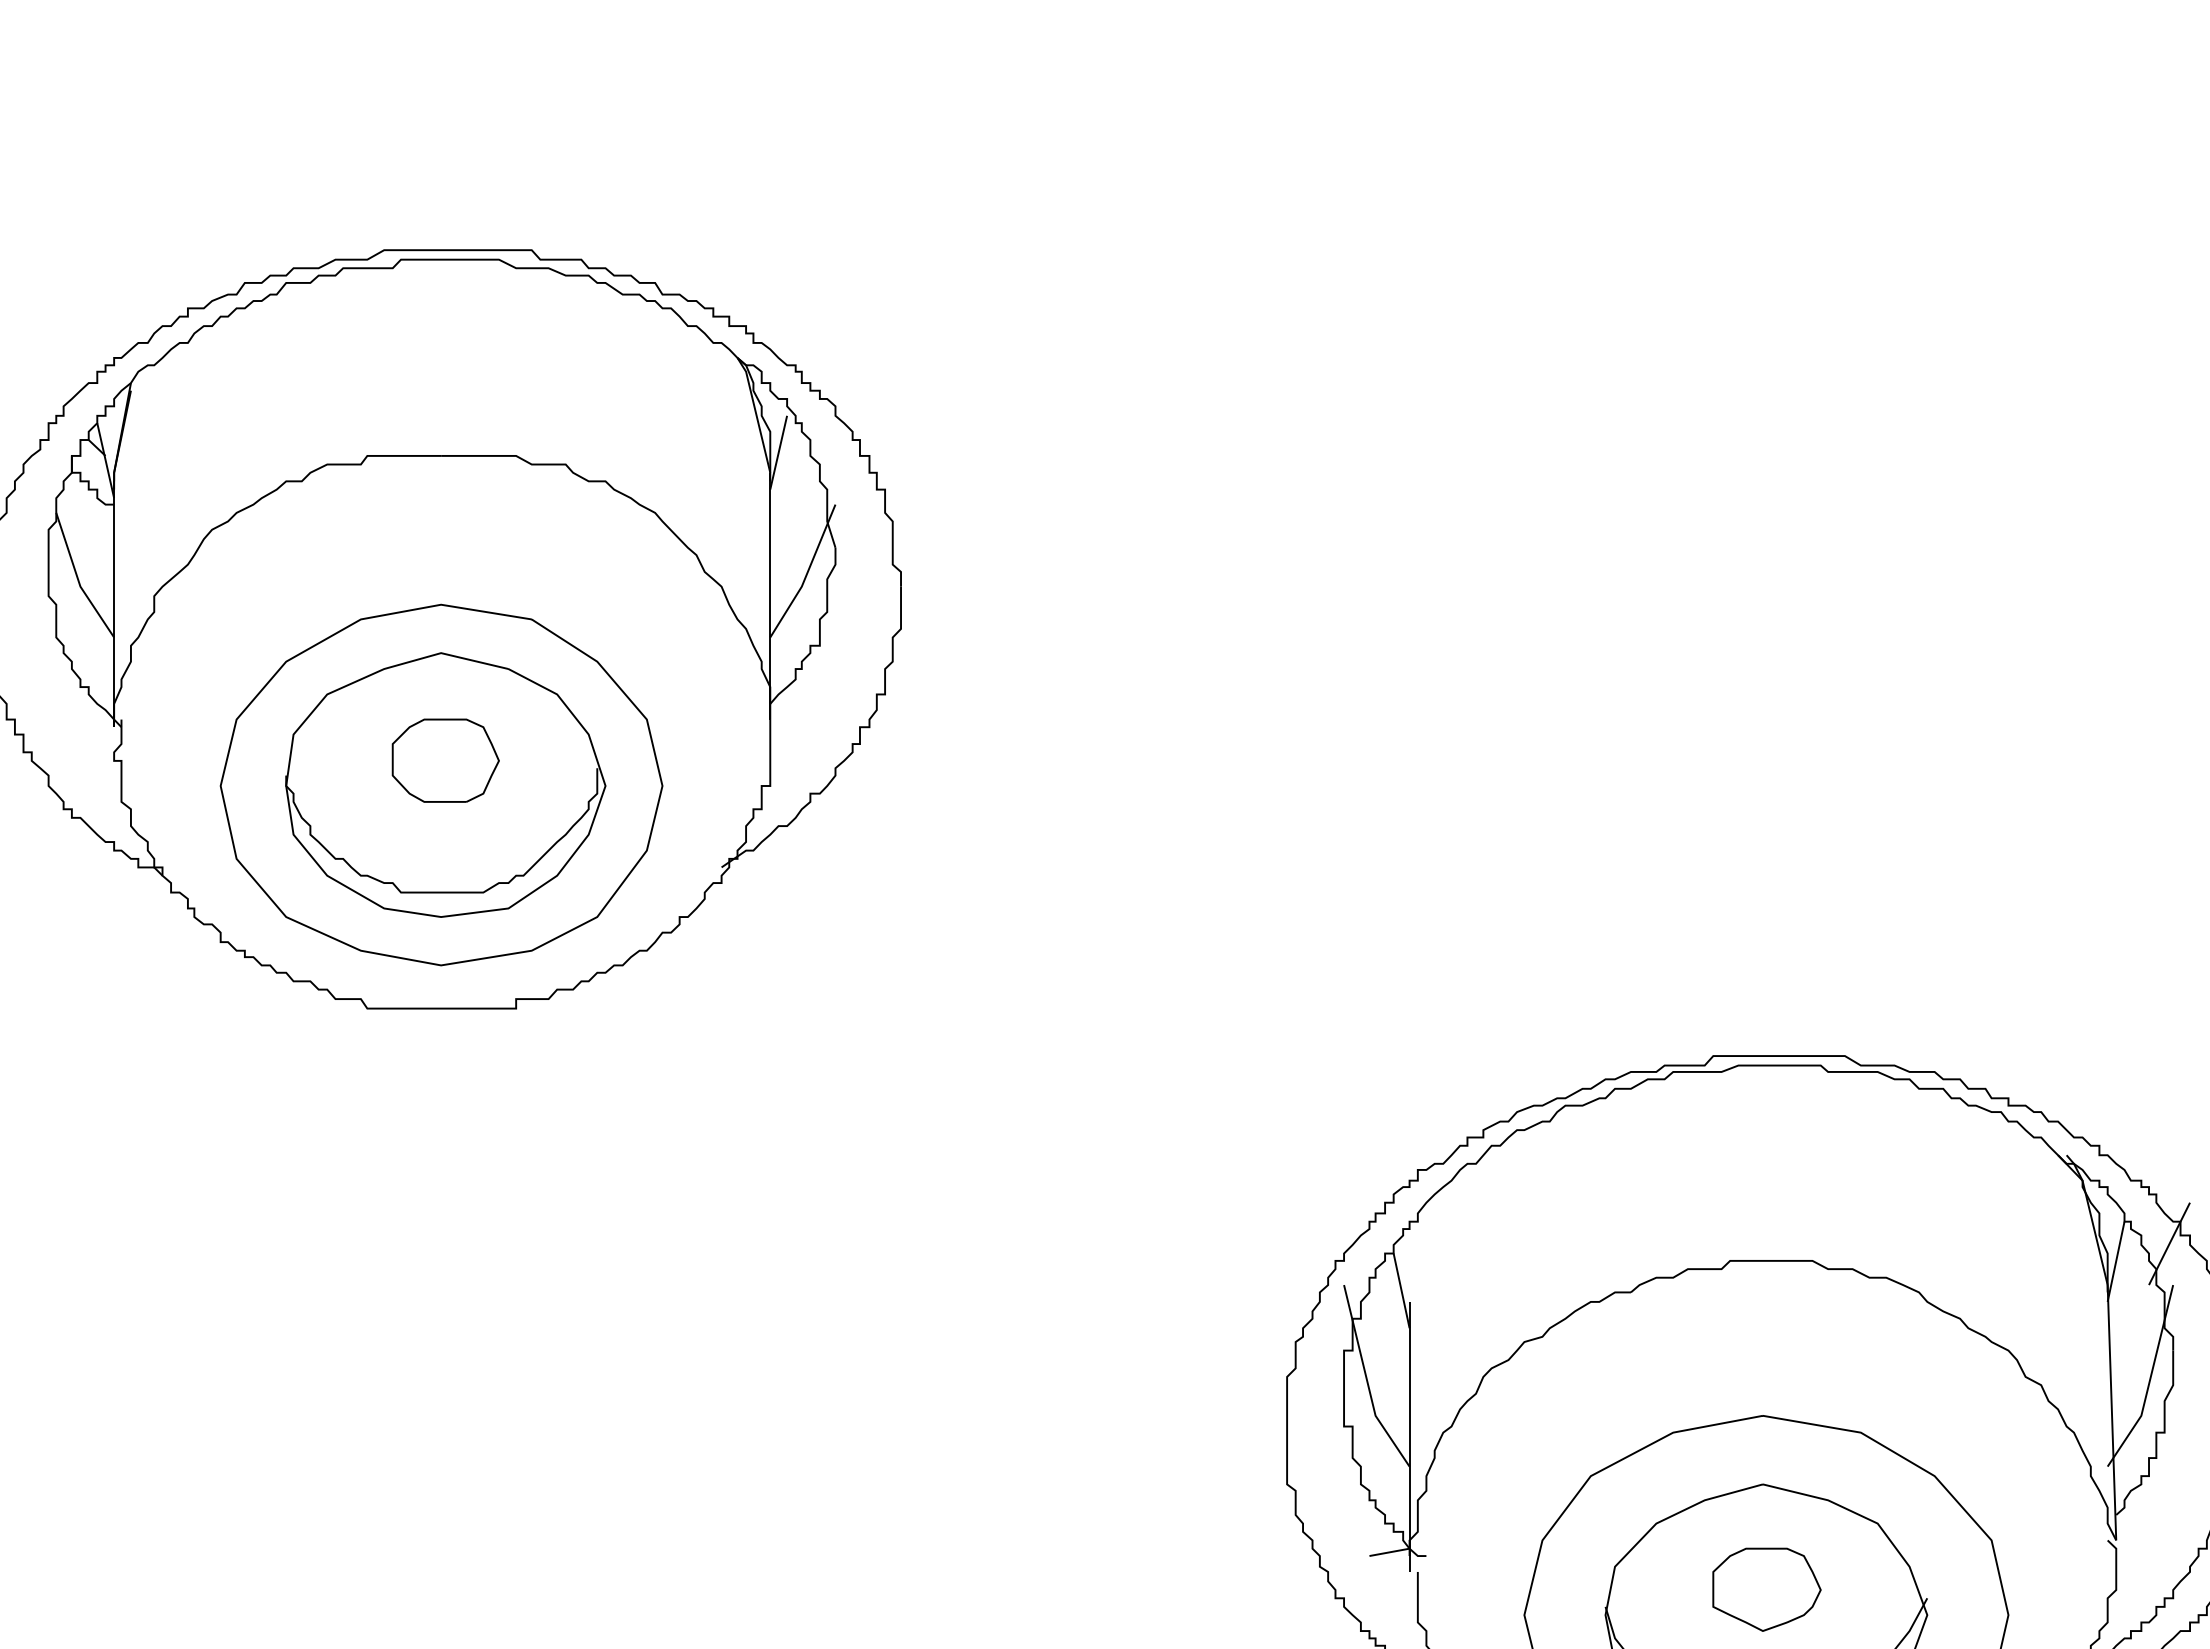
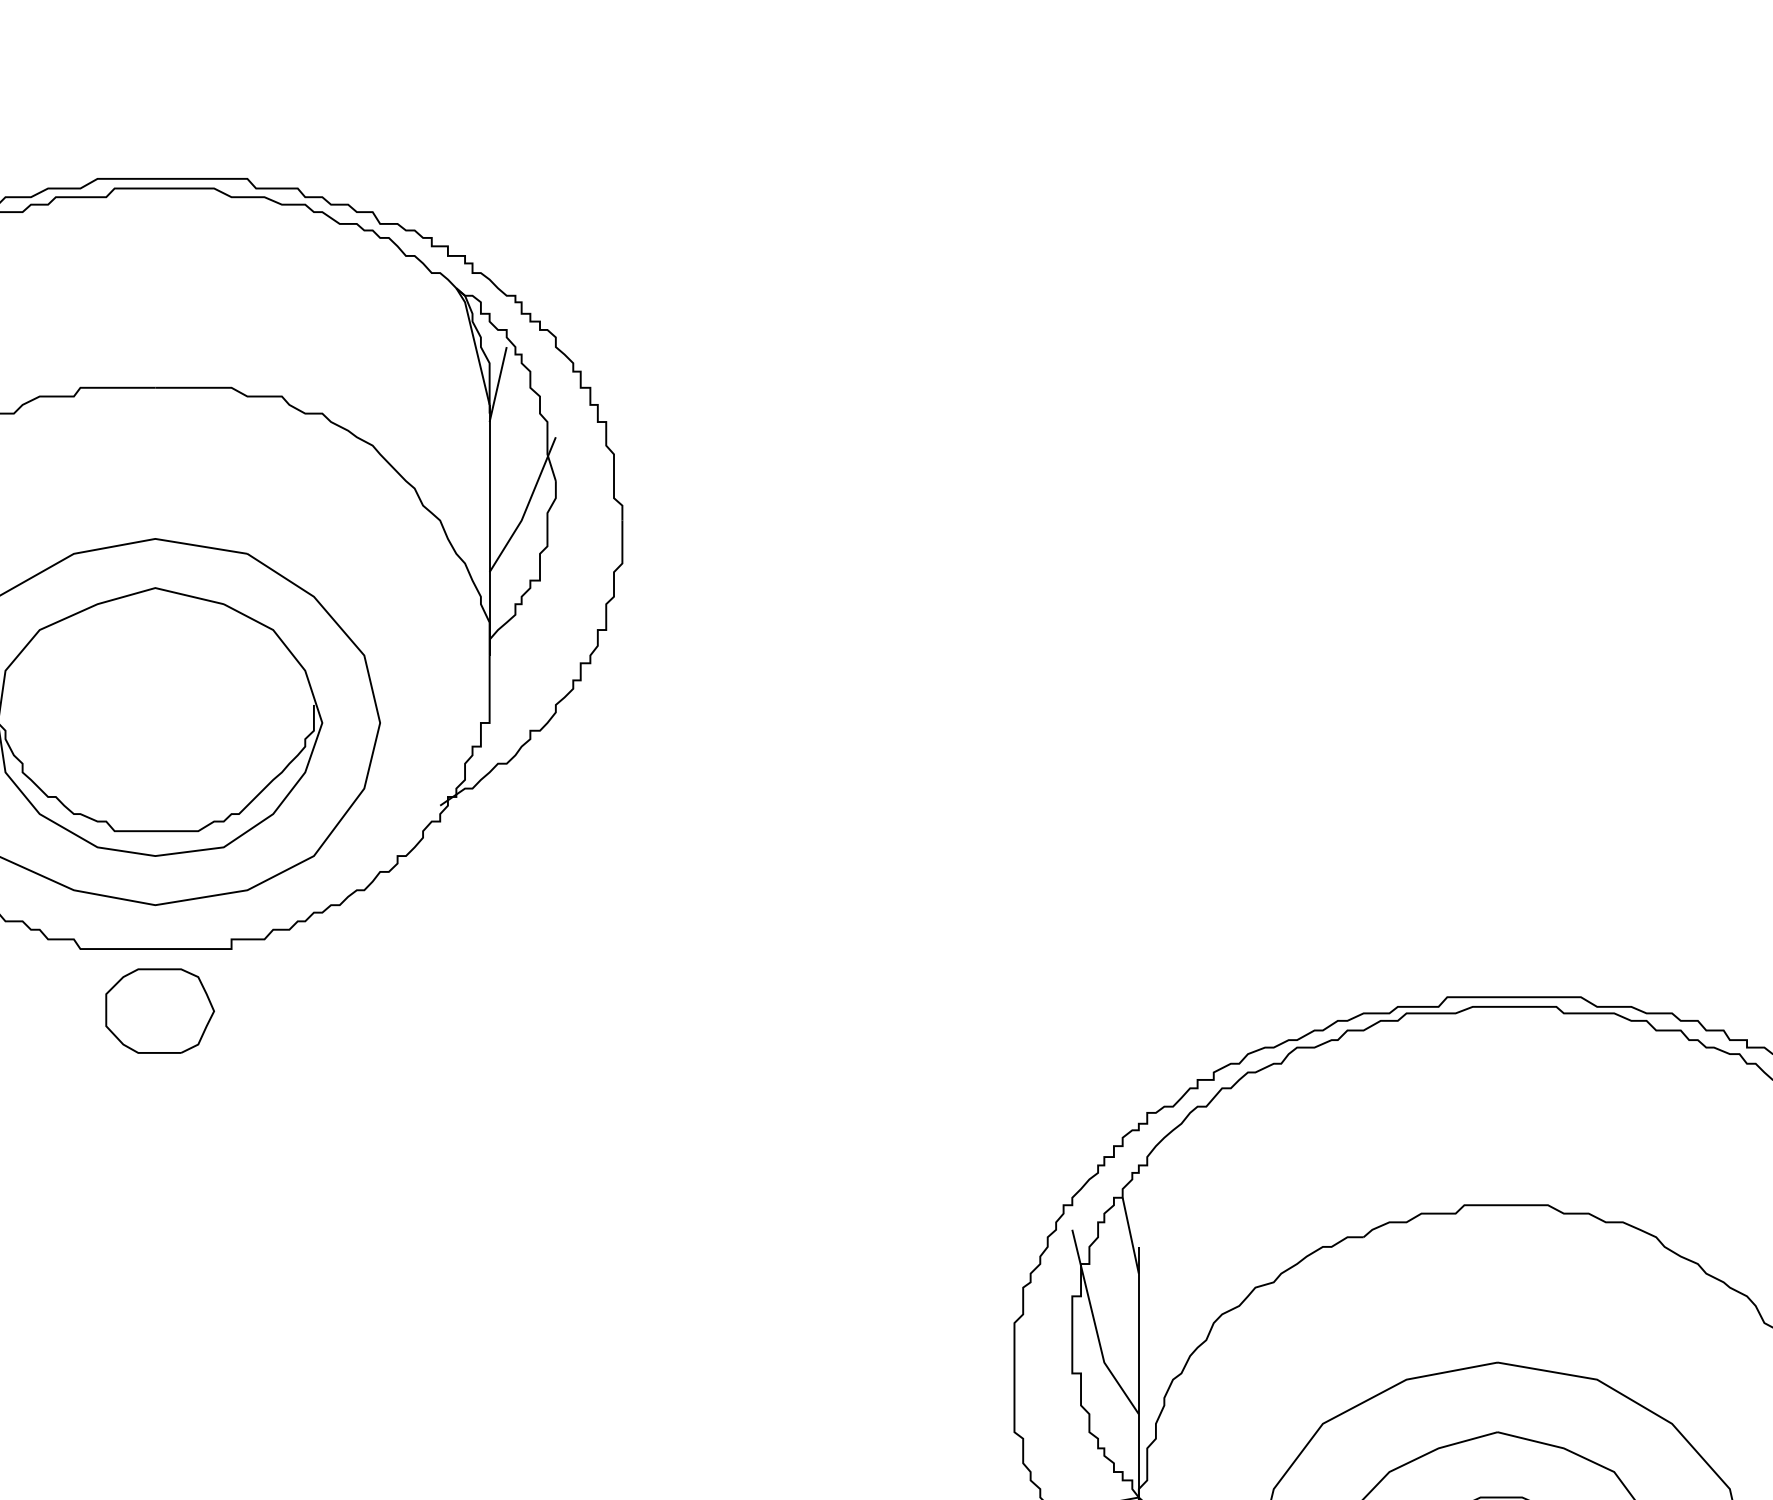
part: (445, 760) -> (159, 1010), moved

